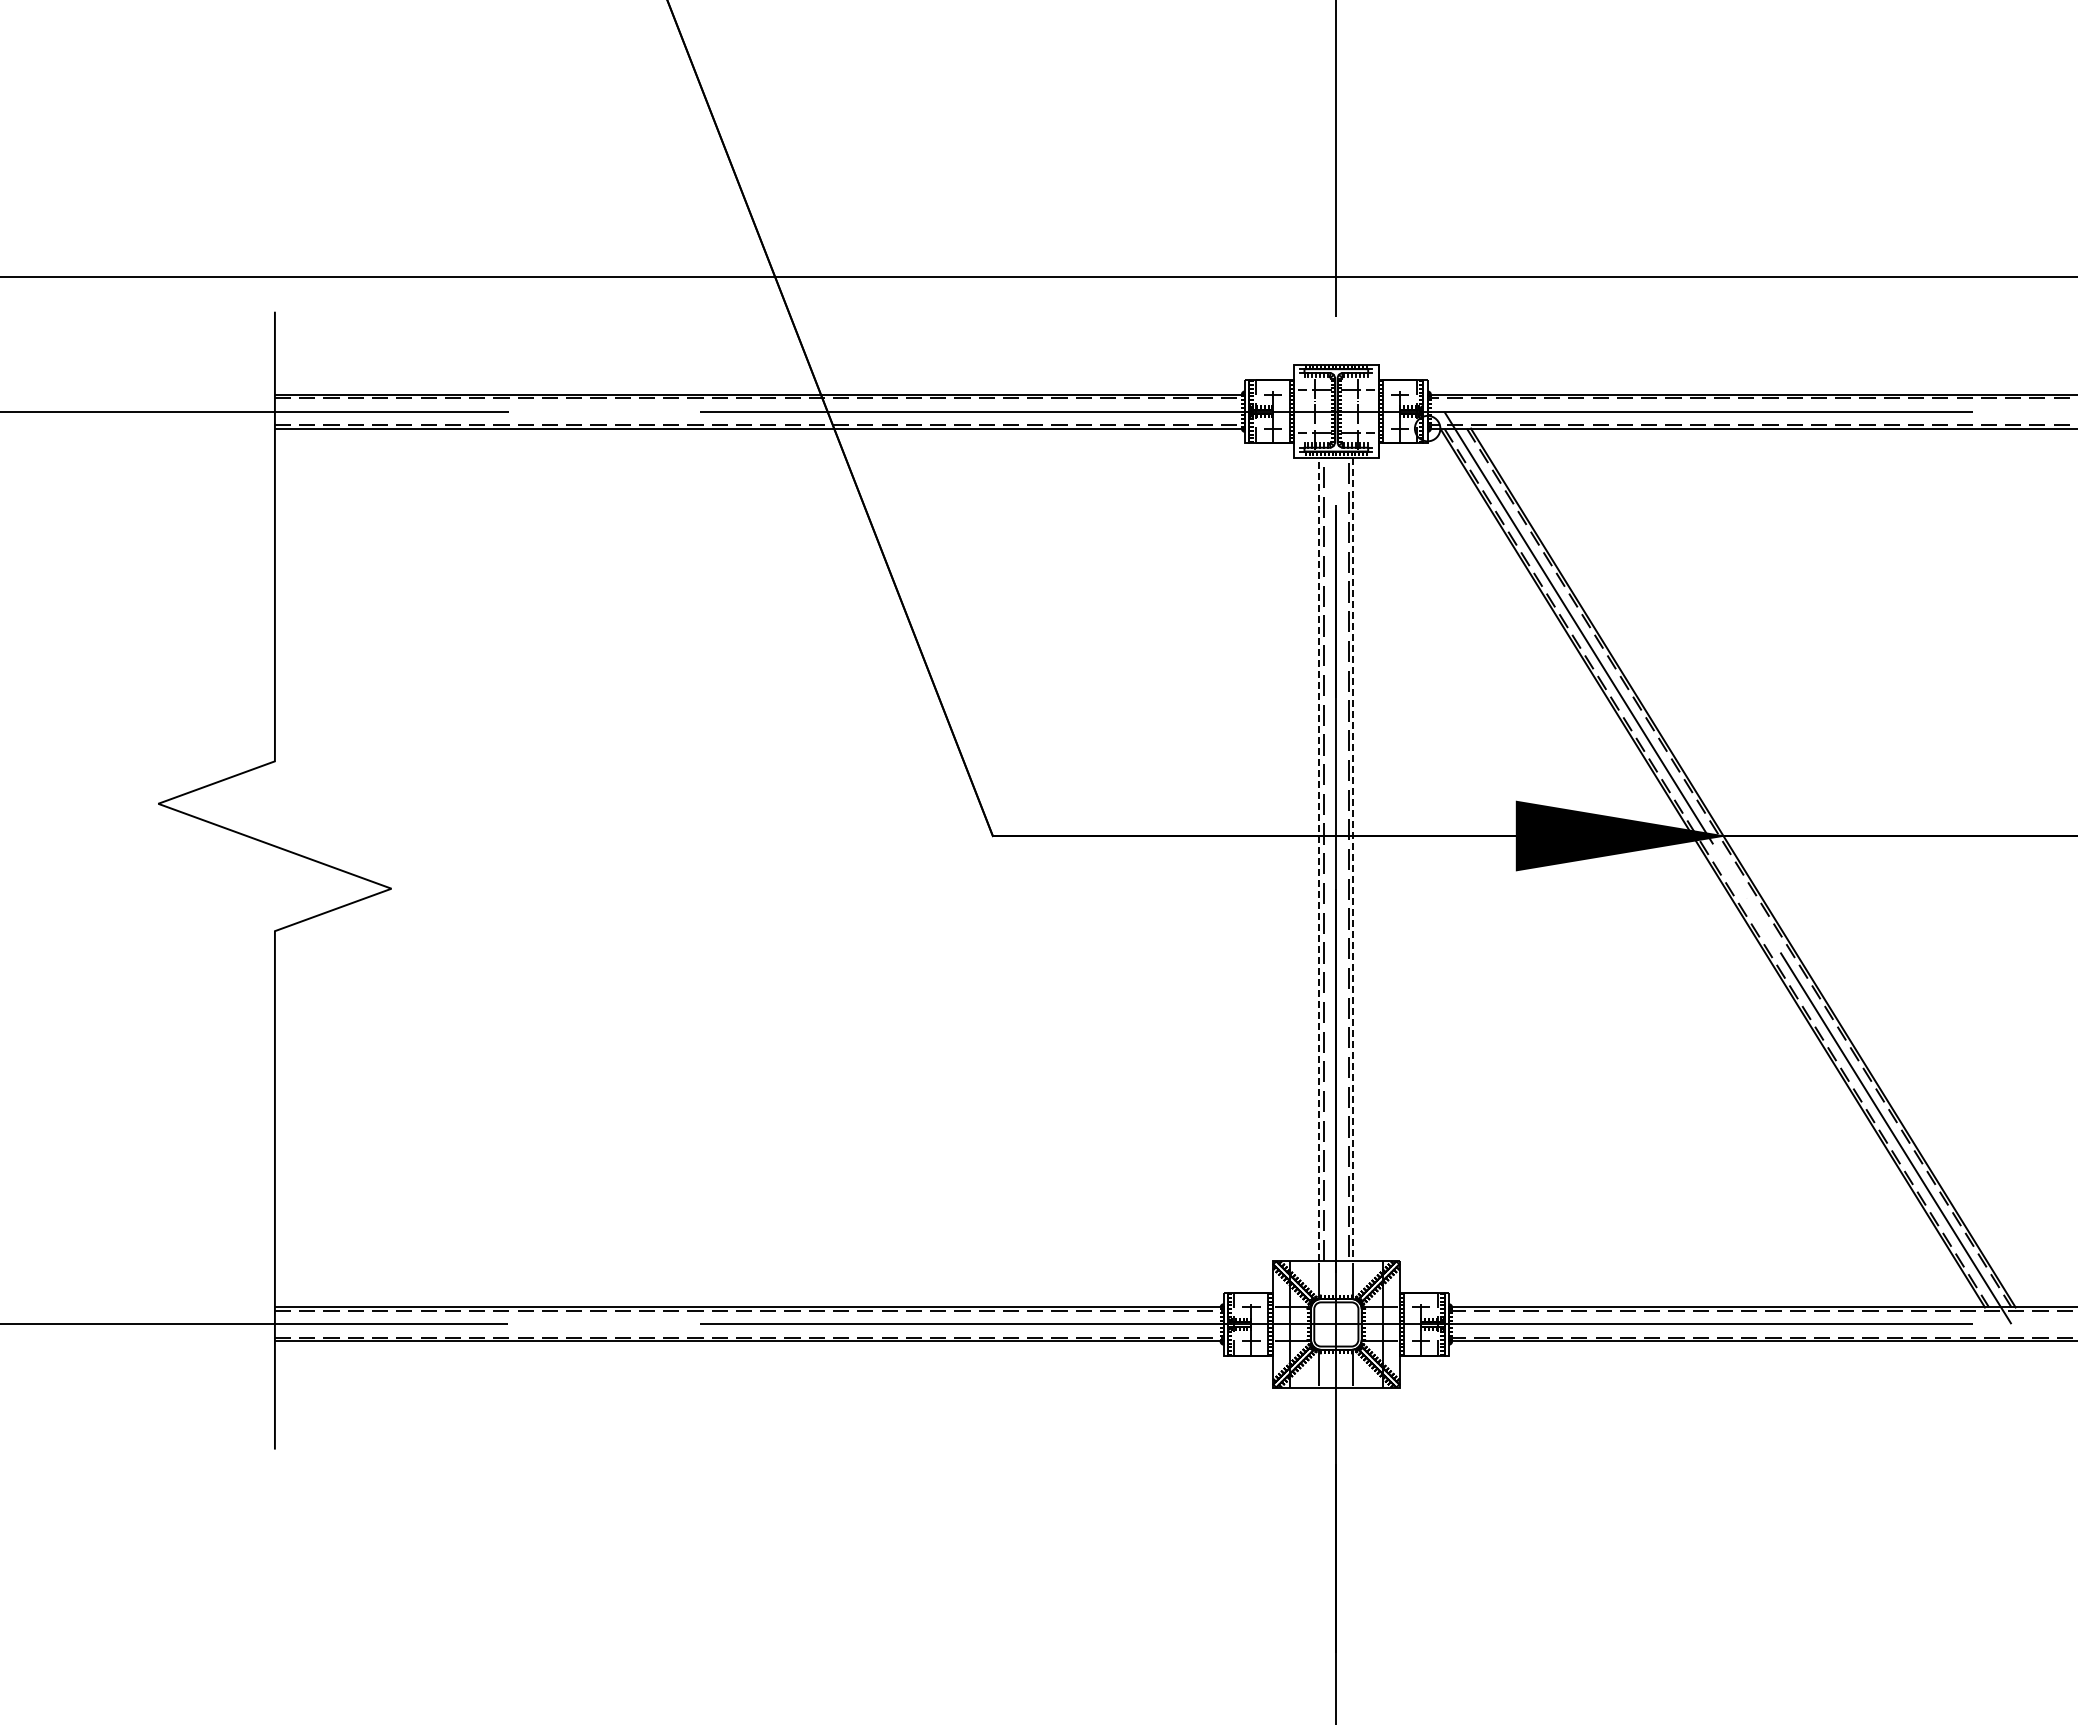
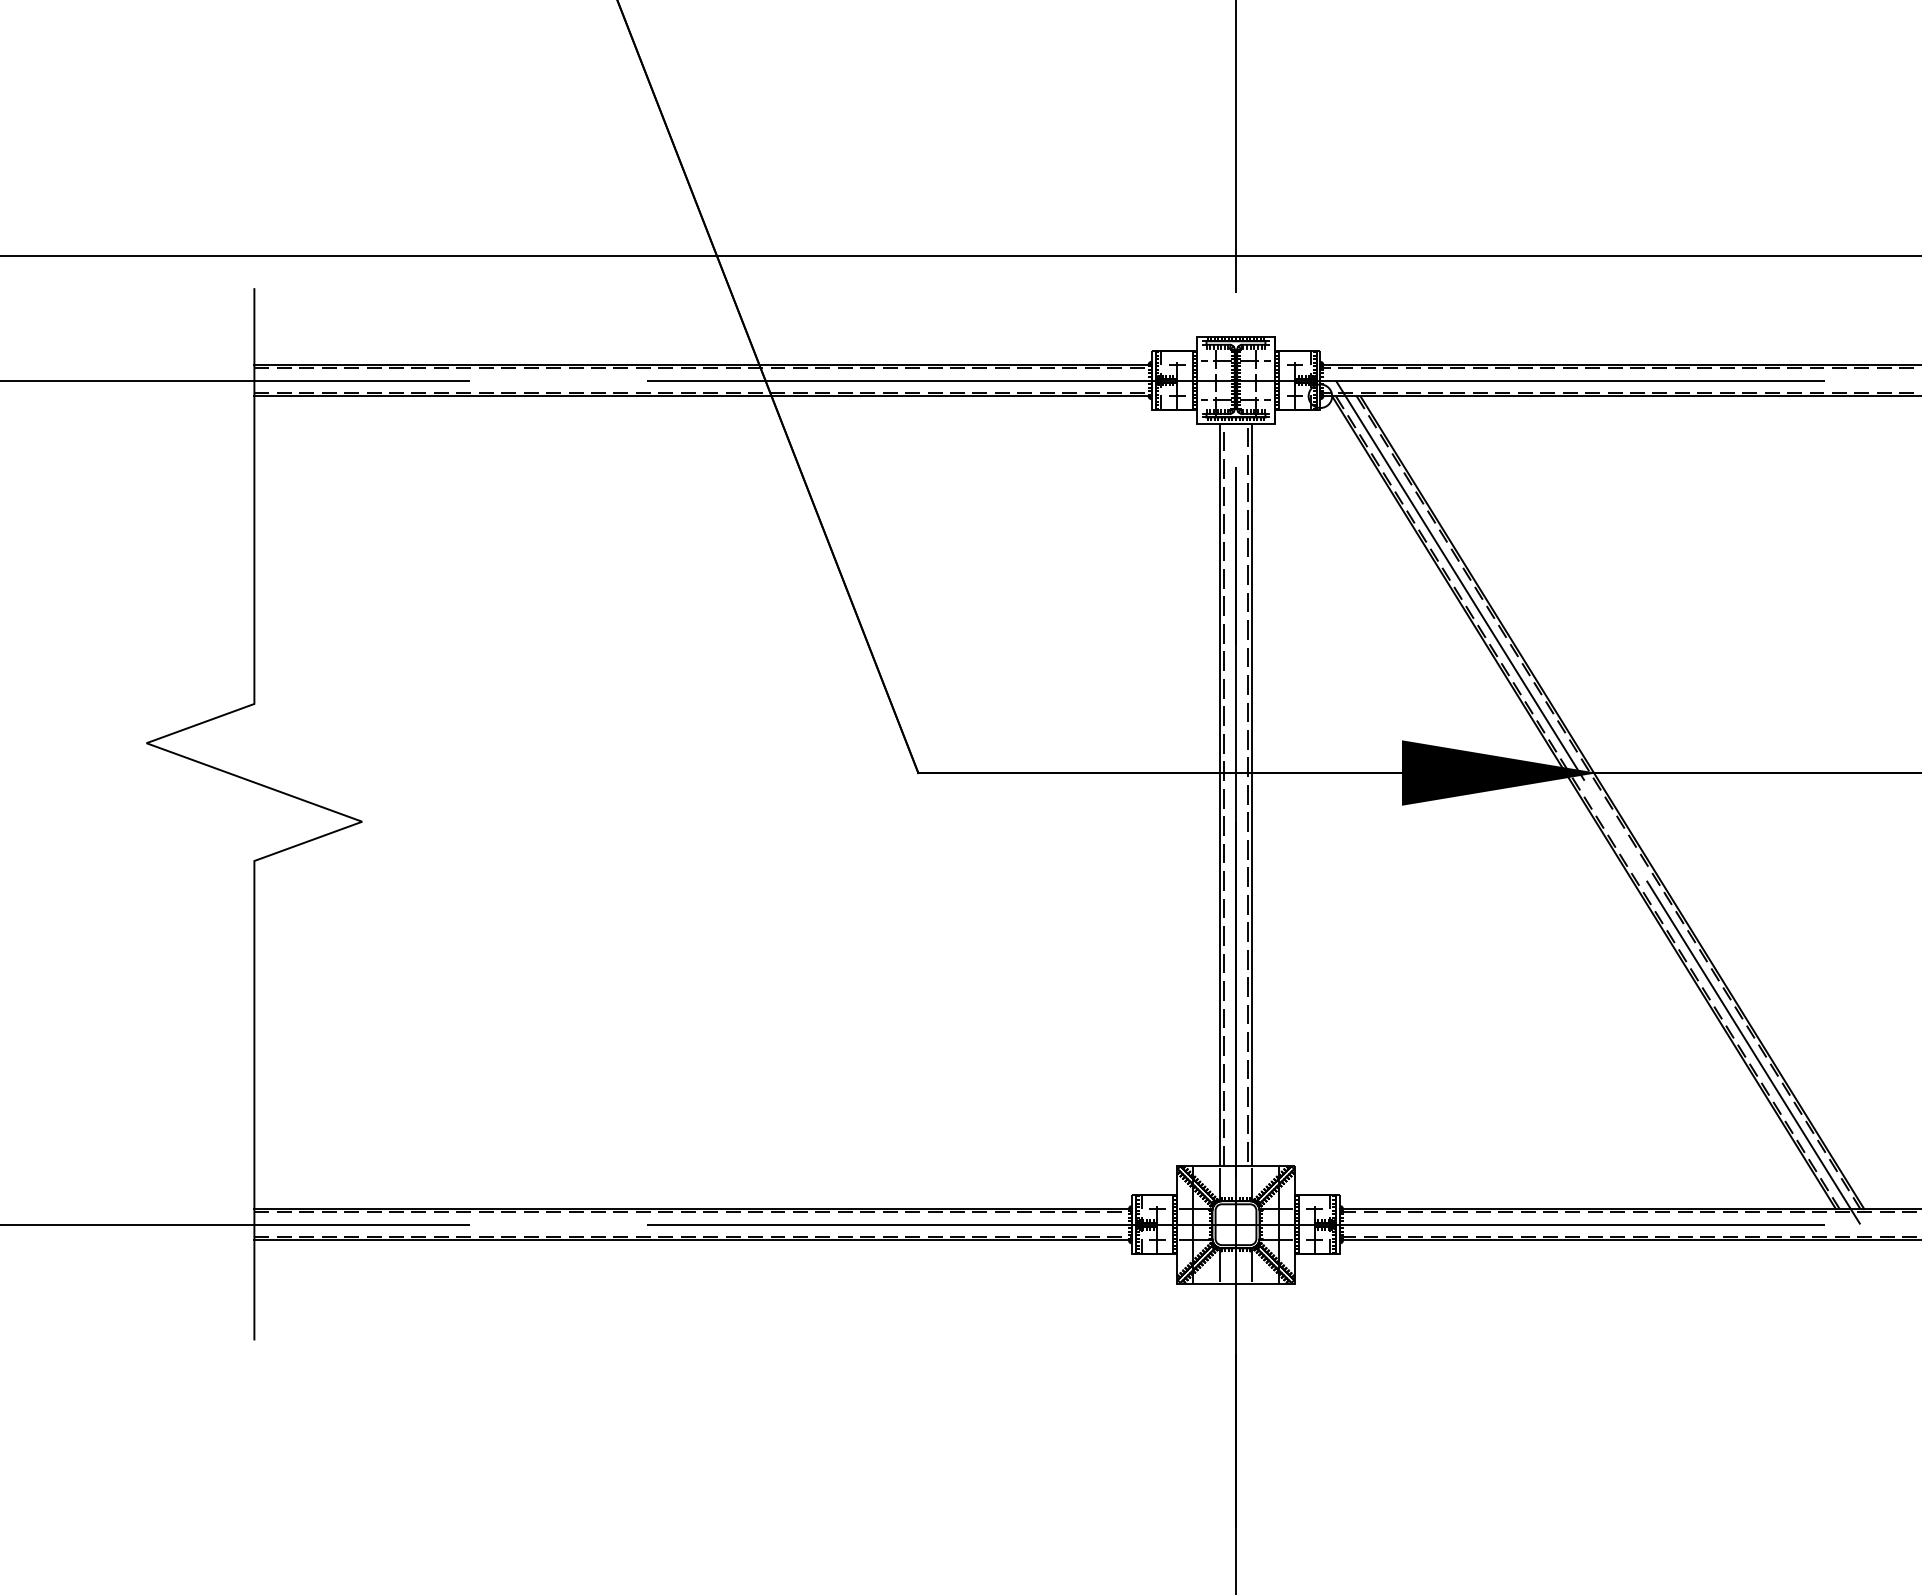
line: (1336, 458) -> (1236, 423), dashed -> solid

